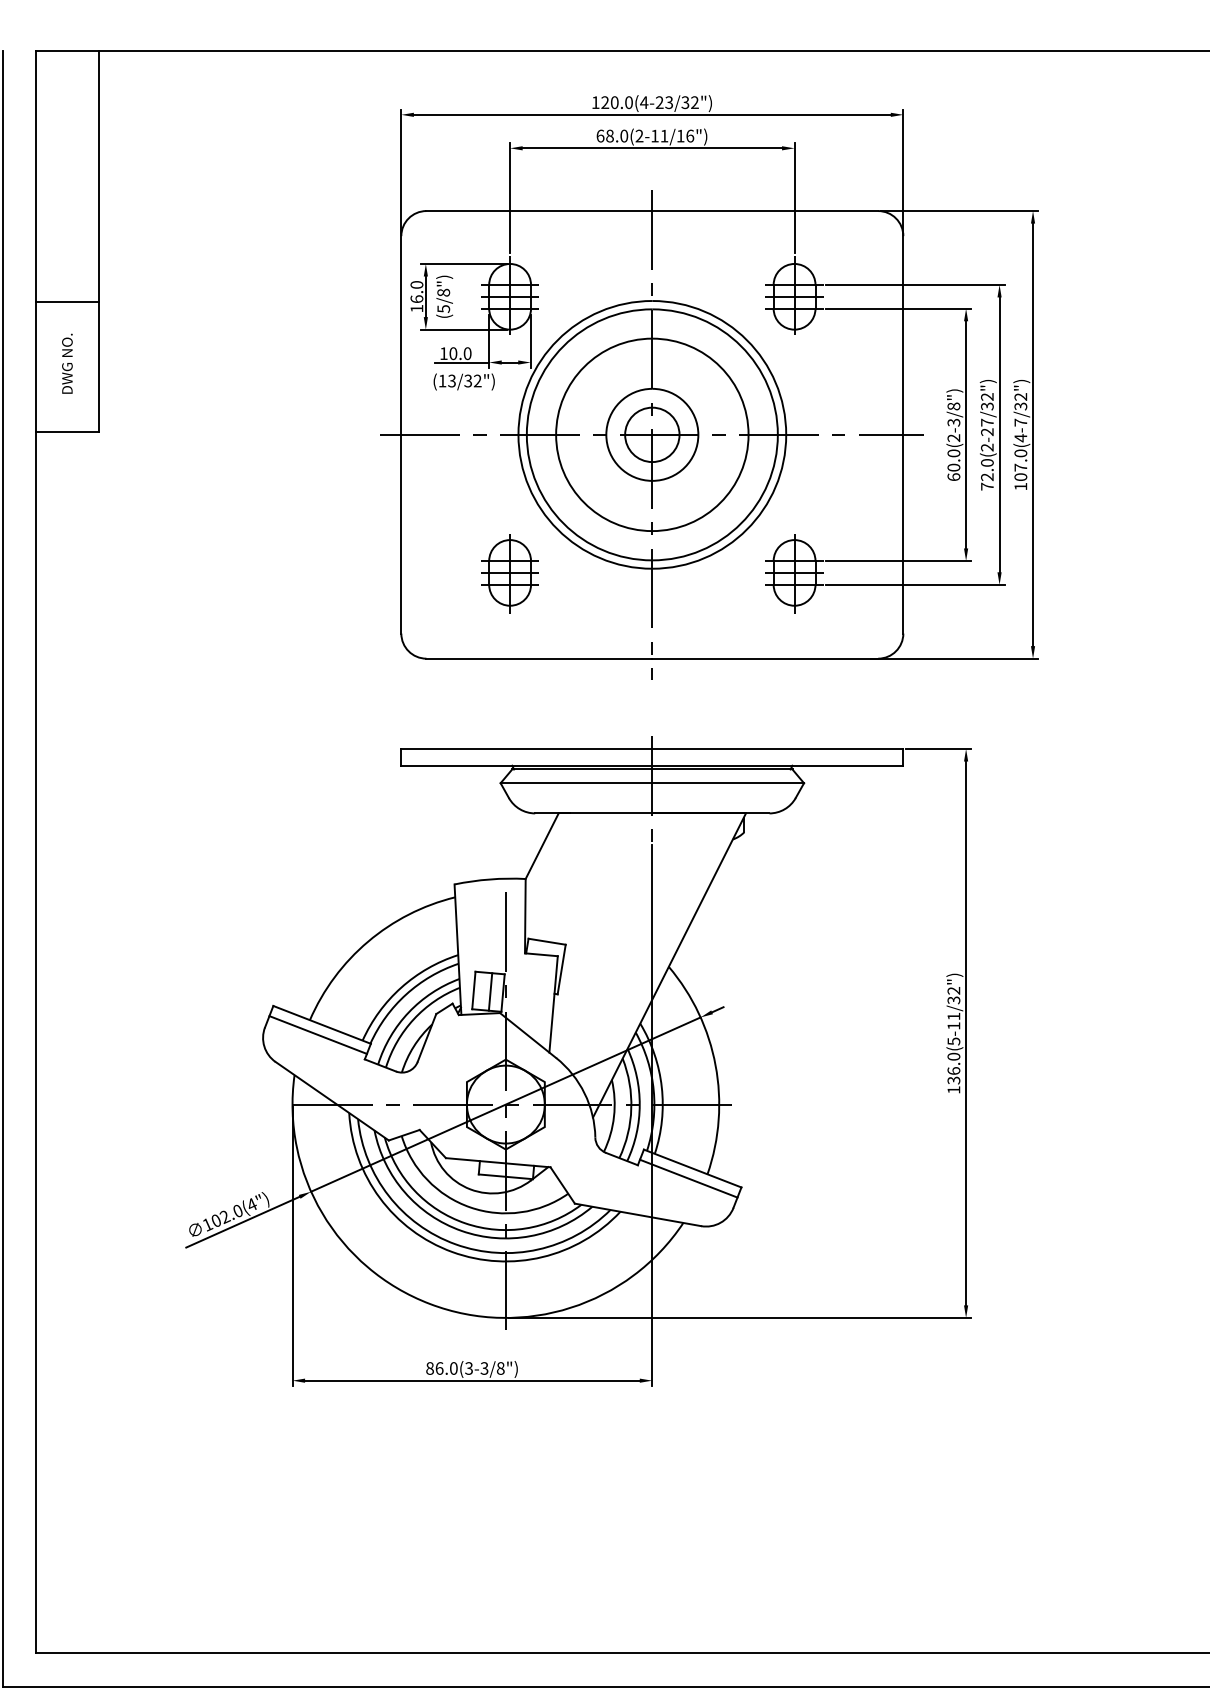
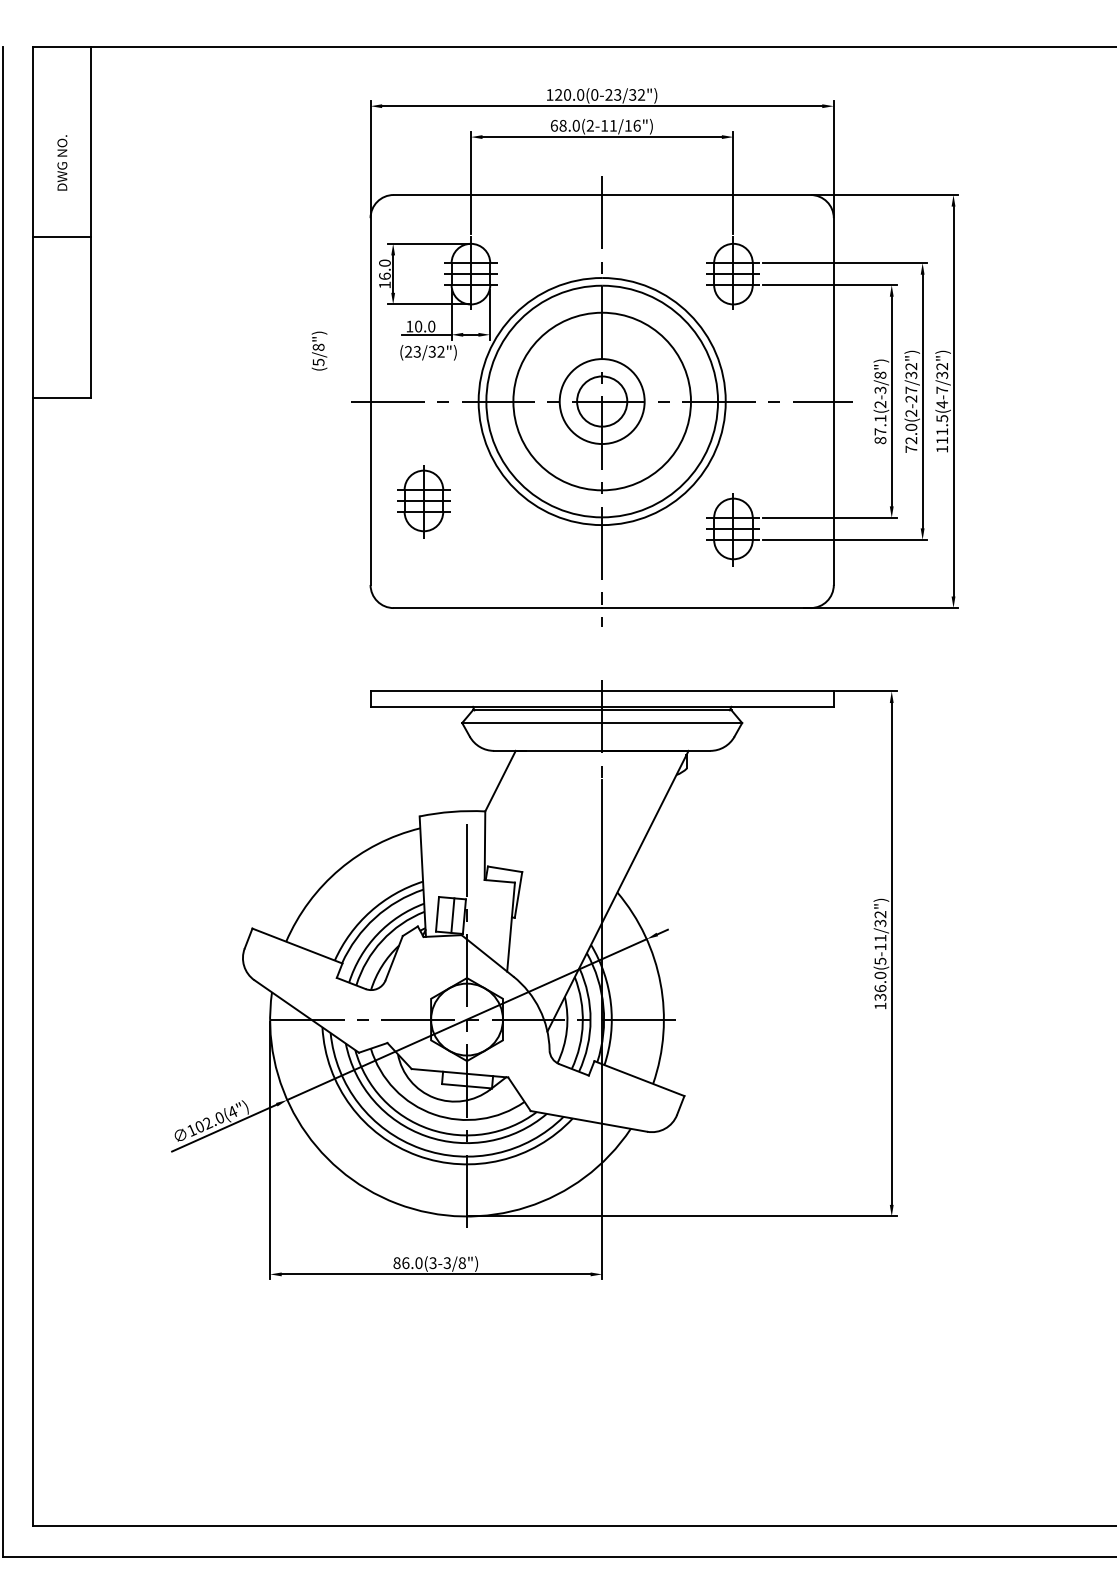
text: (644, 102) -> (594, 94), 120.0(4-23/32") -> 120.0(0-23/32")
text: (444, 296) -> (319, 350), moved
line: (67, 301) -> (62, 236), moved
text: (67, 363) -> (62, 162), moved
text: (442, 380) -> (408, 351), (13/32") -> (23/32")
text: (953, 465) -> (880, 429), 60.0(2-3/8") -> 87.1(2-3/8")
text: (1021, 465) -> (942, 429), 107.0(4-7/32") -> 111.5(4-7/32")
part: (509, 573) -> (423, 501), moved
line: (317, 1034) -> (293, 954), removed
line: (688, 1178) -> (635, 1087), removed

